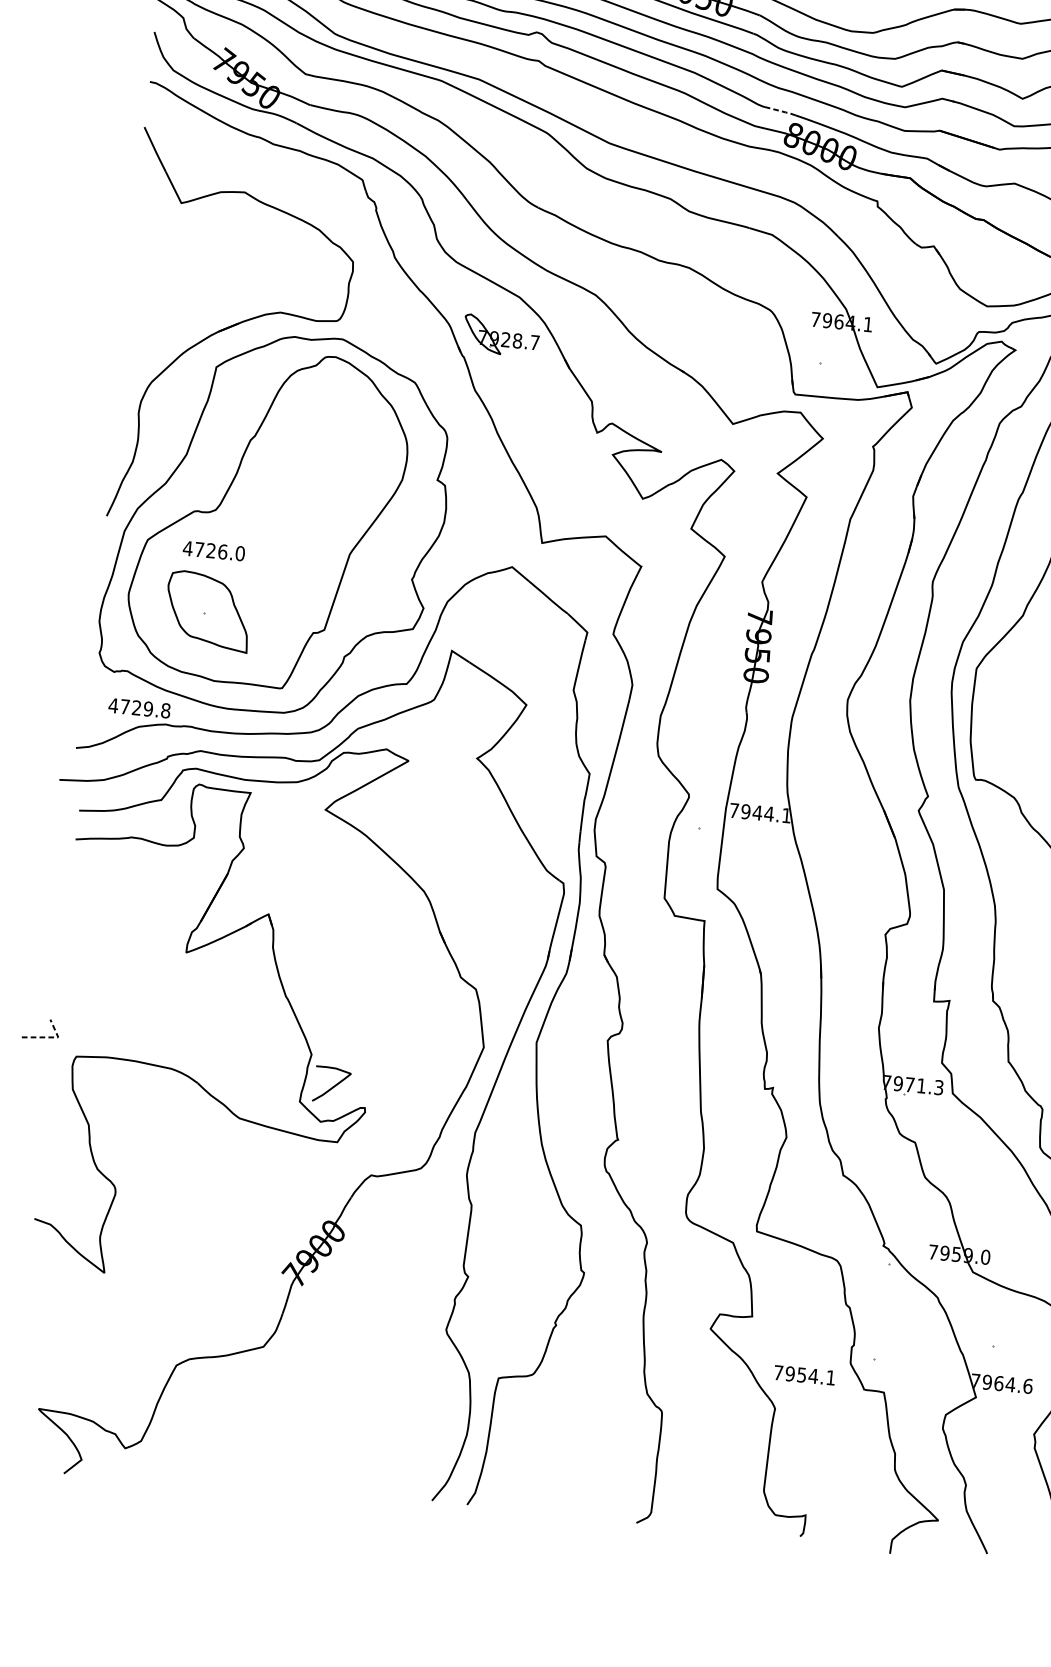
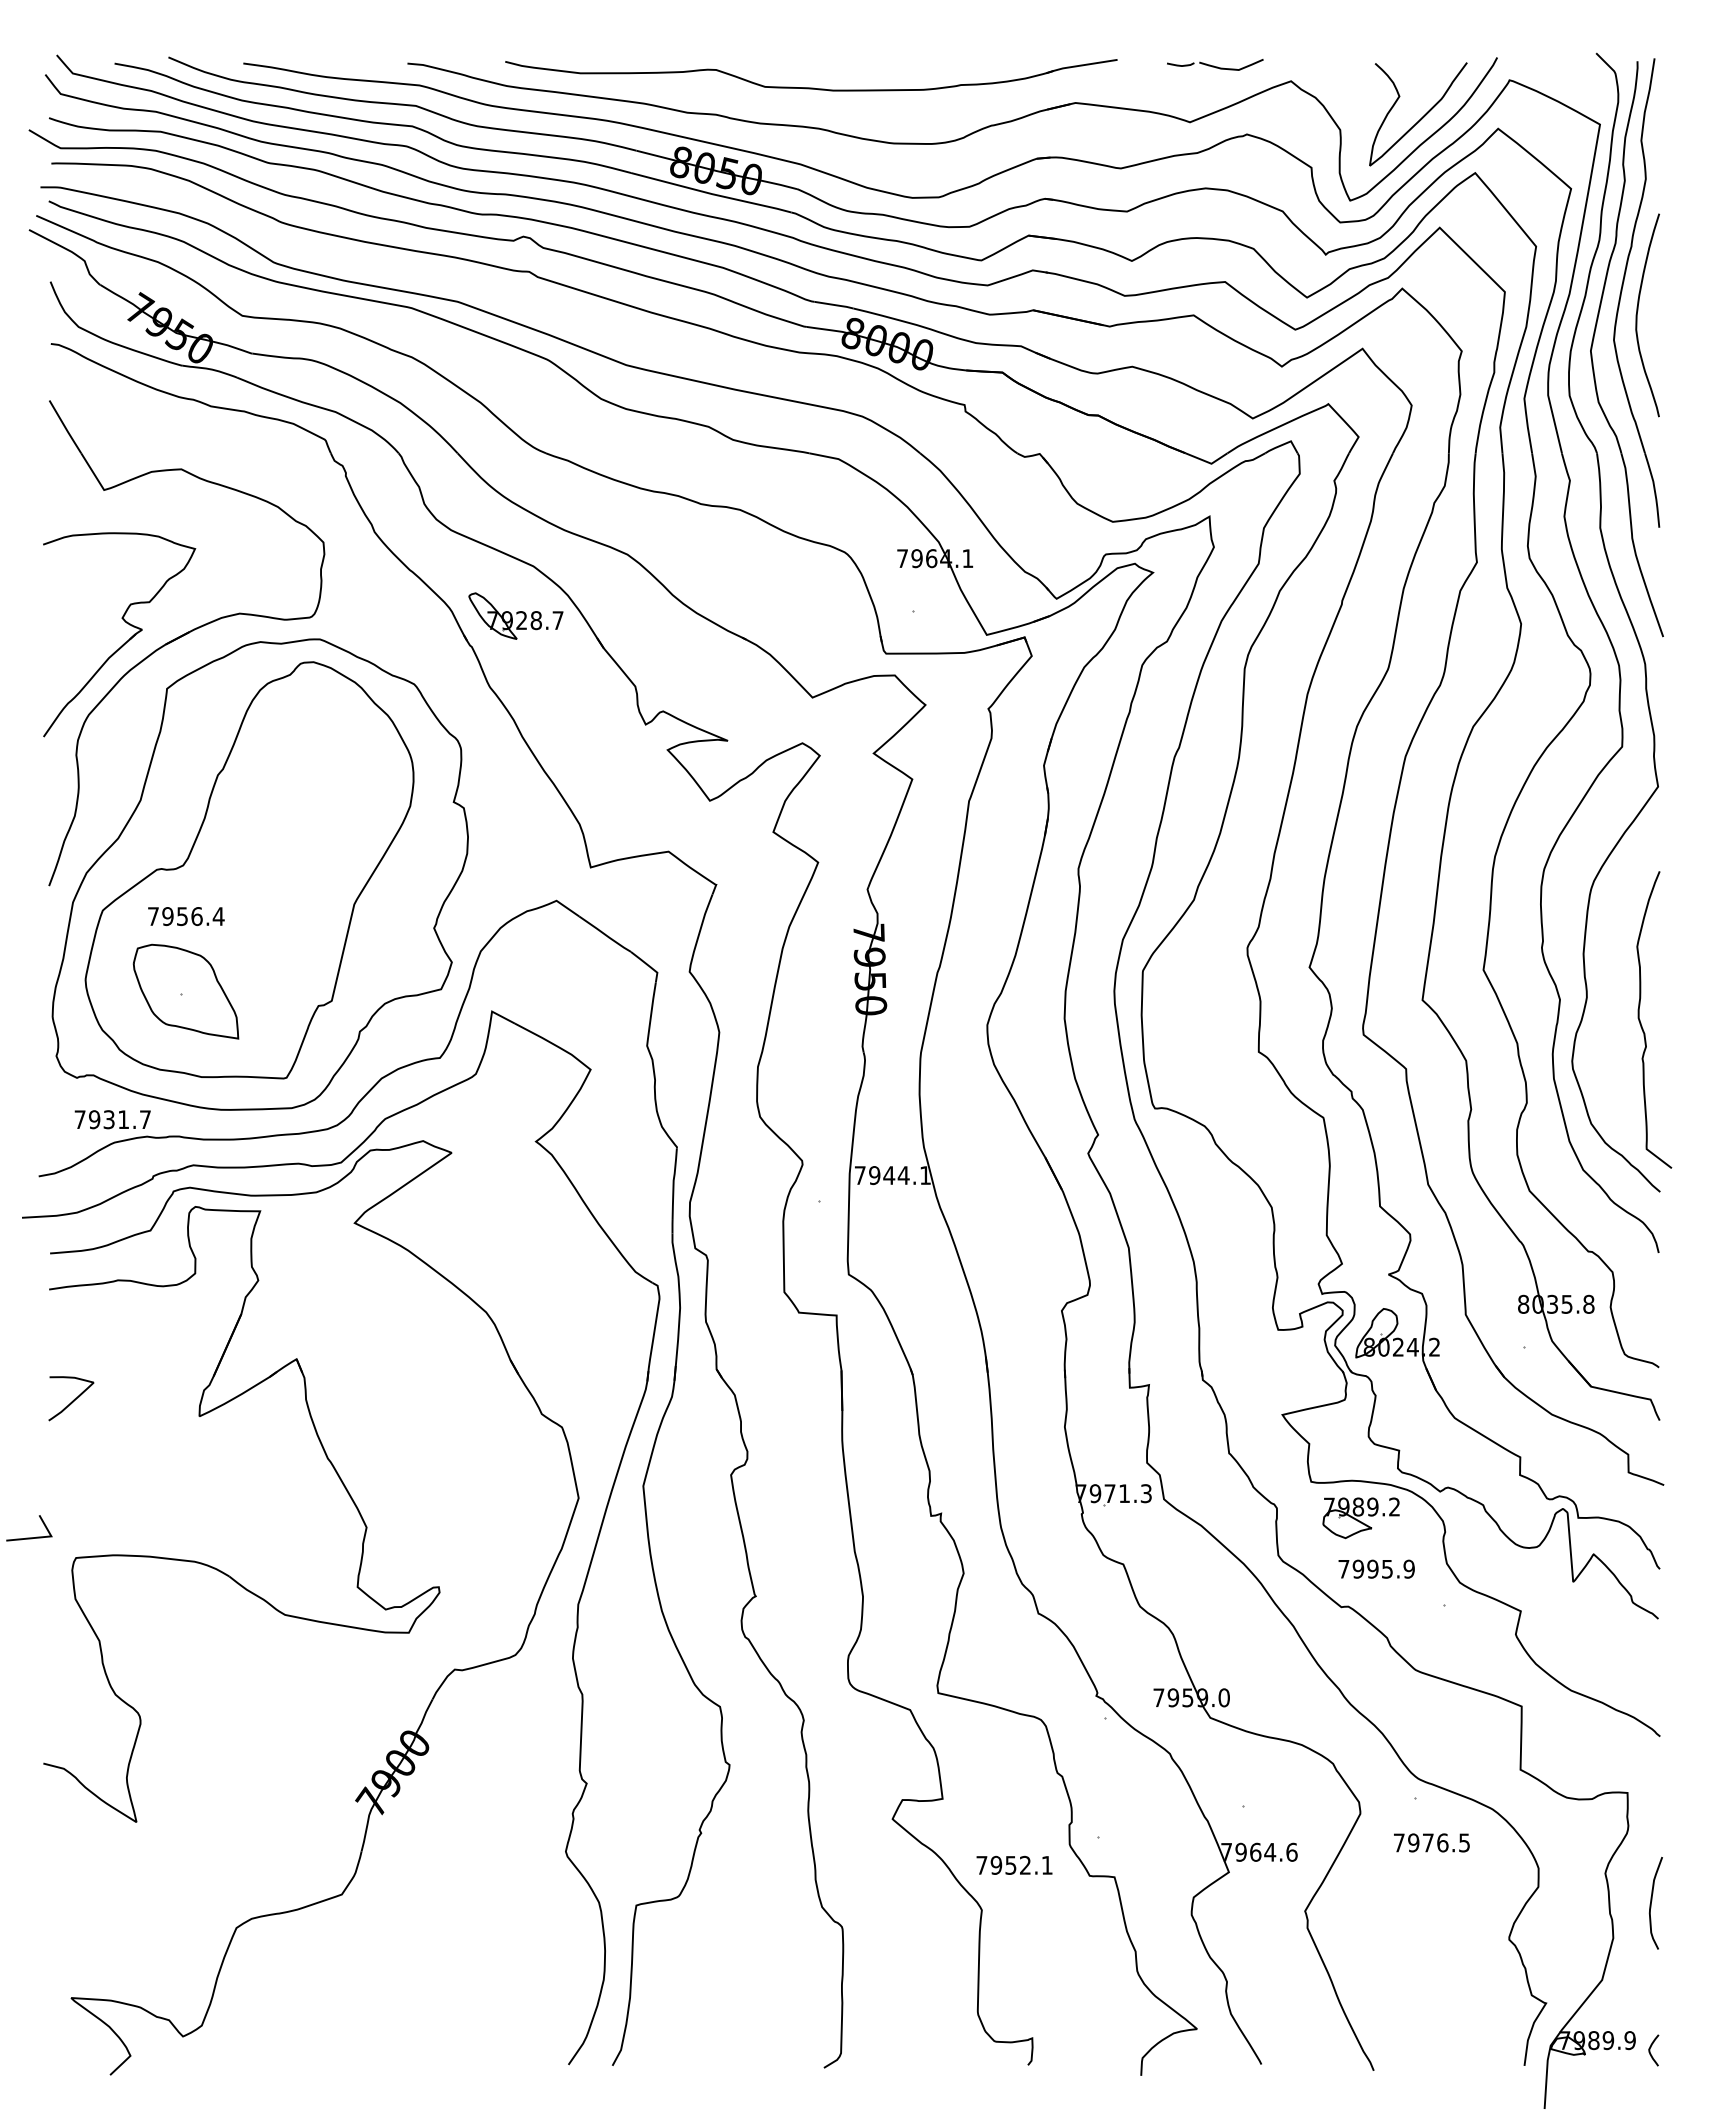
line: (781, 111) -> (835, 305), dashed -> solid
part: (185, 326) -> (124, 642), added
text: (213, 551) -> (185, 916), 4726.0 -> 7956.4
text: (139, 708) -> (112, 1119), 4729.8 -> 7931.7
line: (50, 1037) -> (41, 1537), dashed -> solid
curve: (333, 1085) -> (73, 1399), moved
text: (813, 1375) -> (1025, 1864), 7954.1 -> 7952.1

